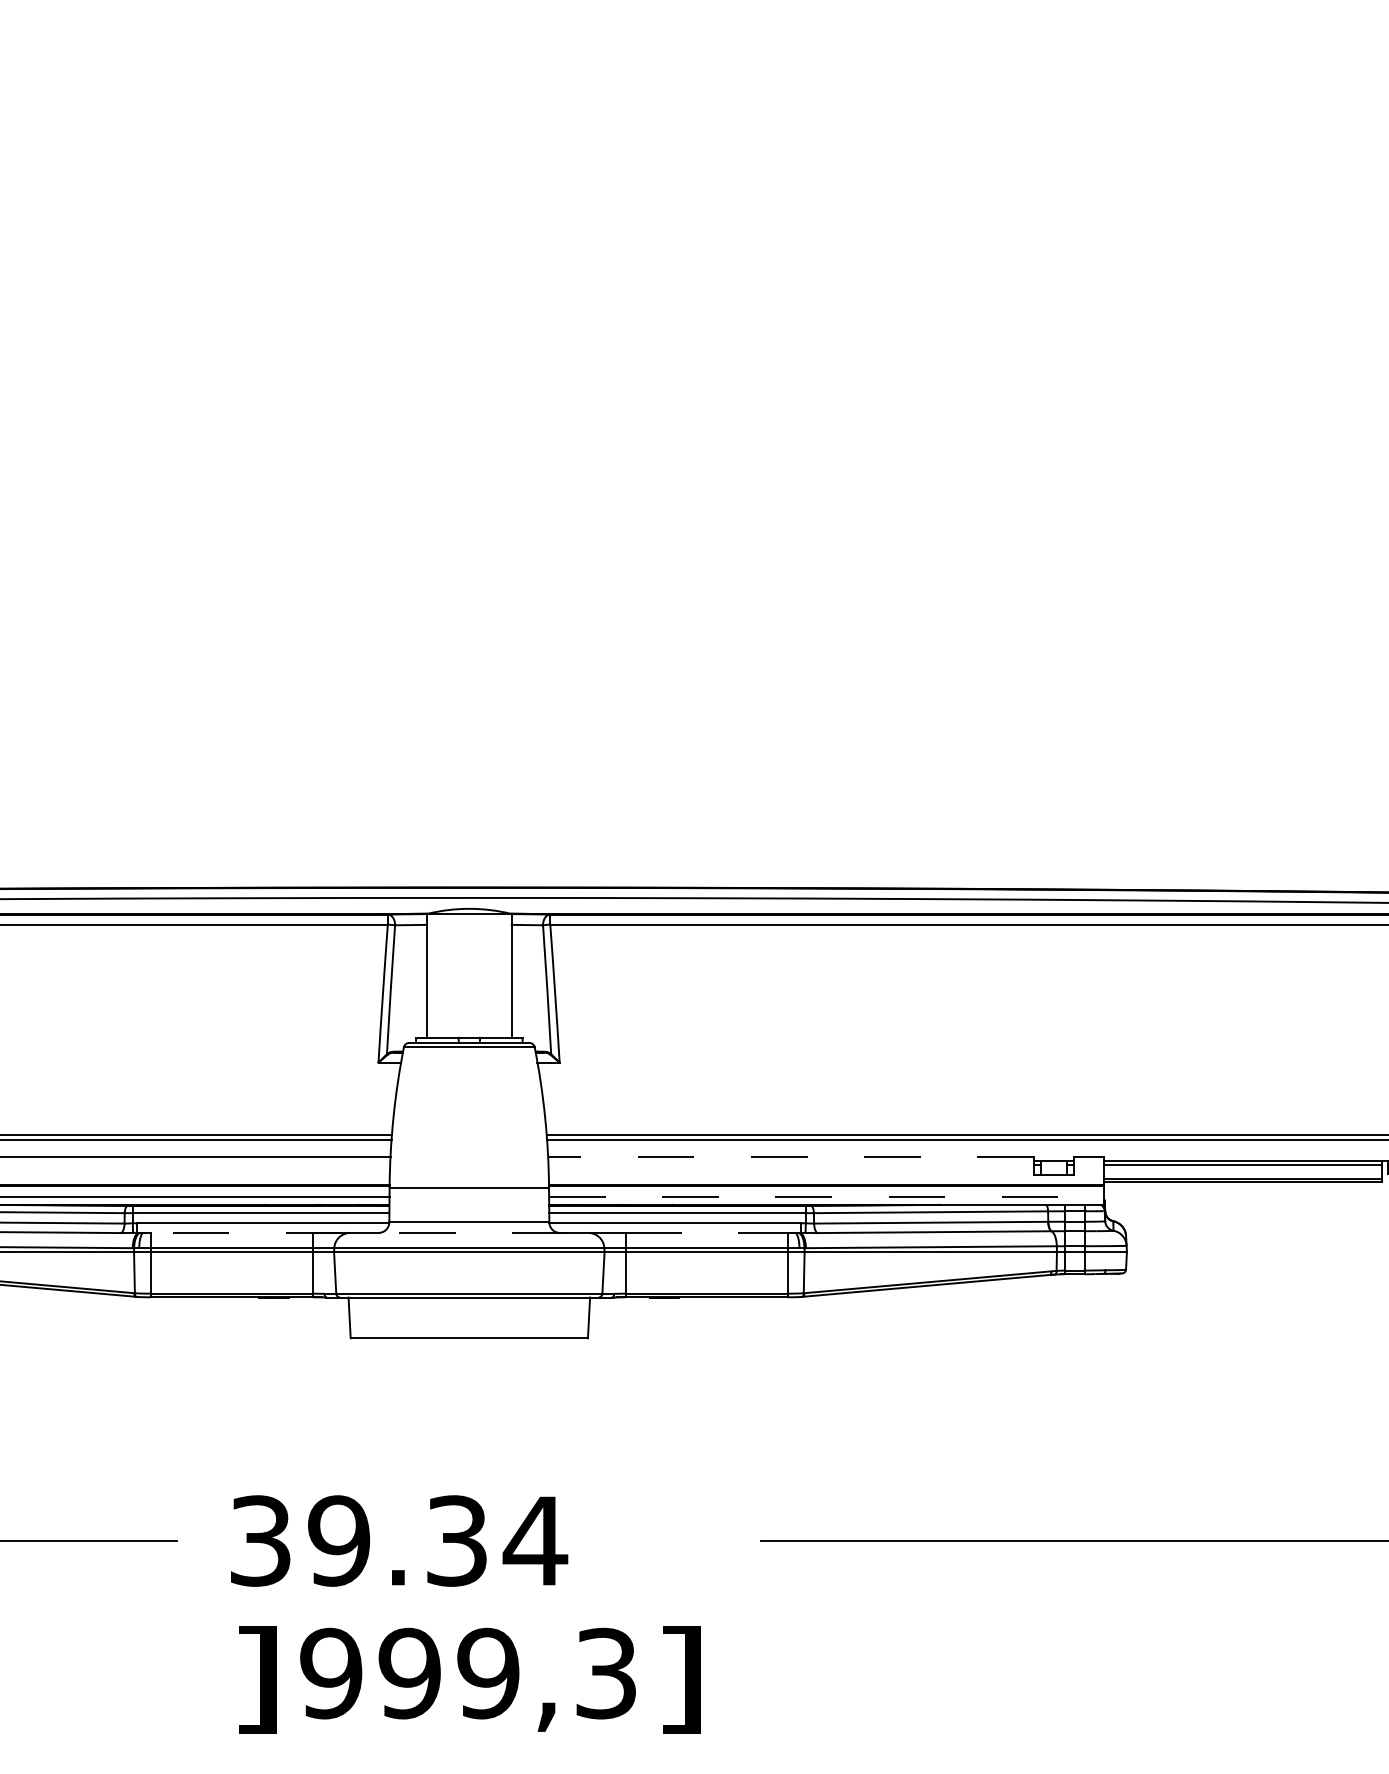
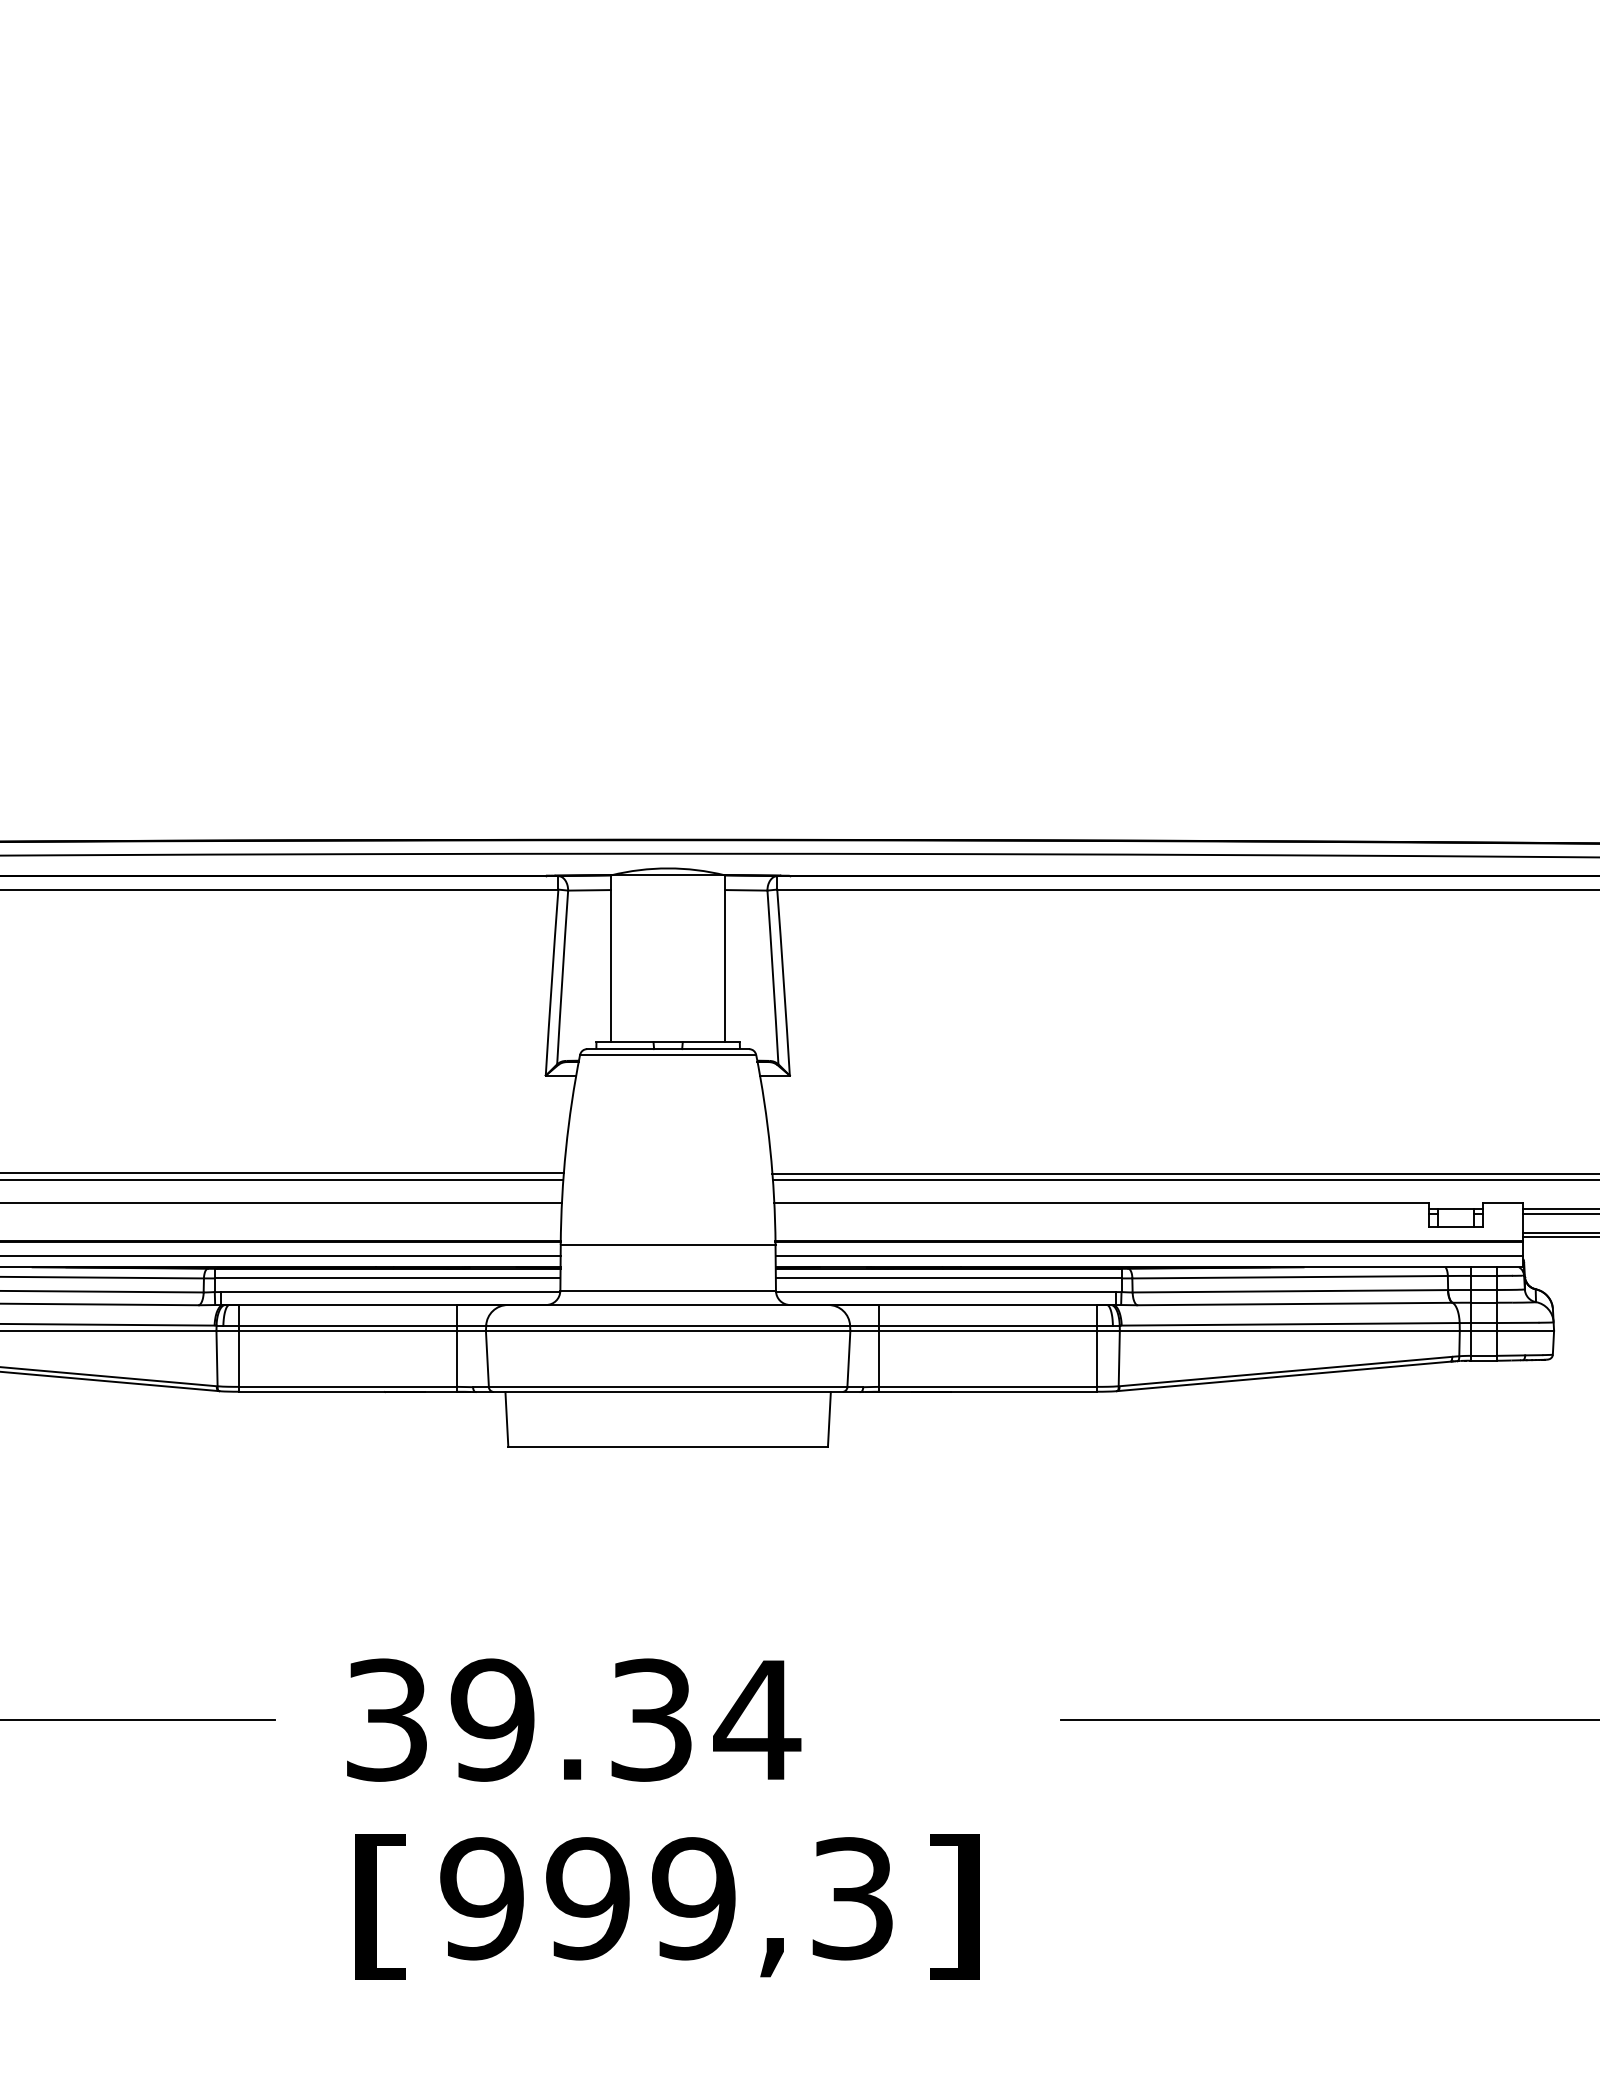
line: (790, 1157) -> (1100, 1203), dashed -> solid
line: (827, 1196) -> (1150, 1255), dashed -> solid
line: (469, 1232) -> (668, 1304), dashed -> solid
text: (256, 1679) -> (381, 1906), ] -> [

